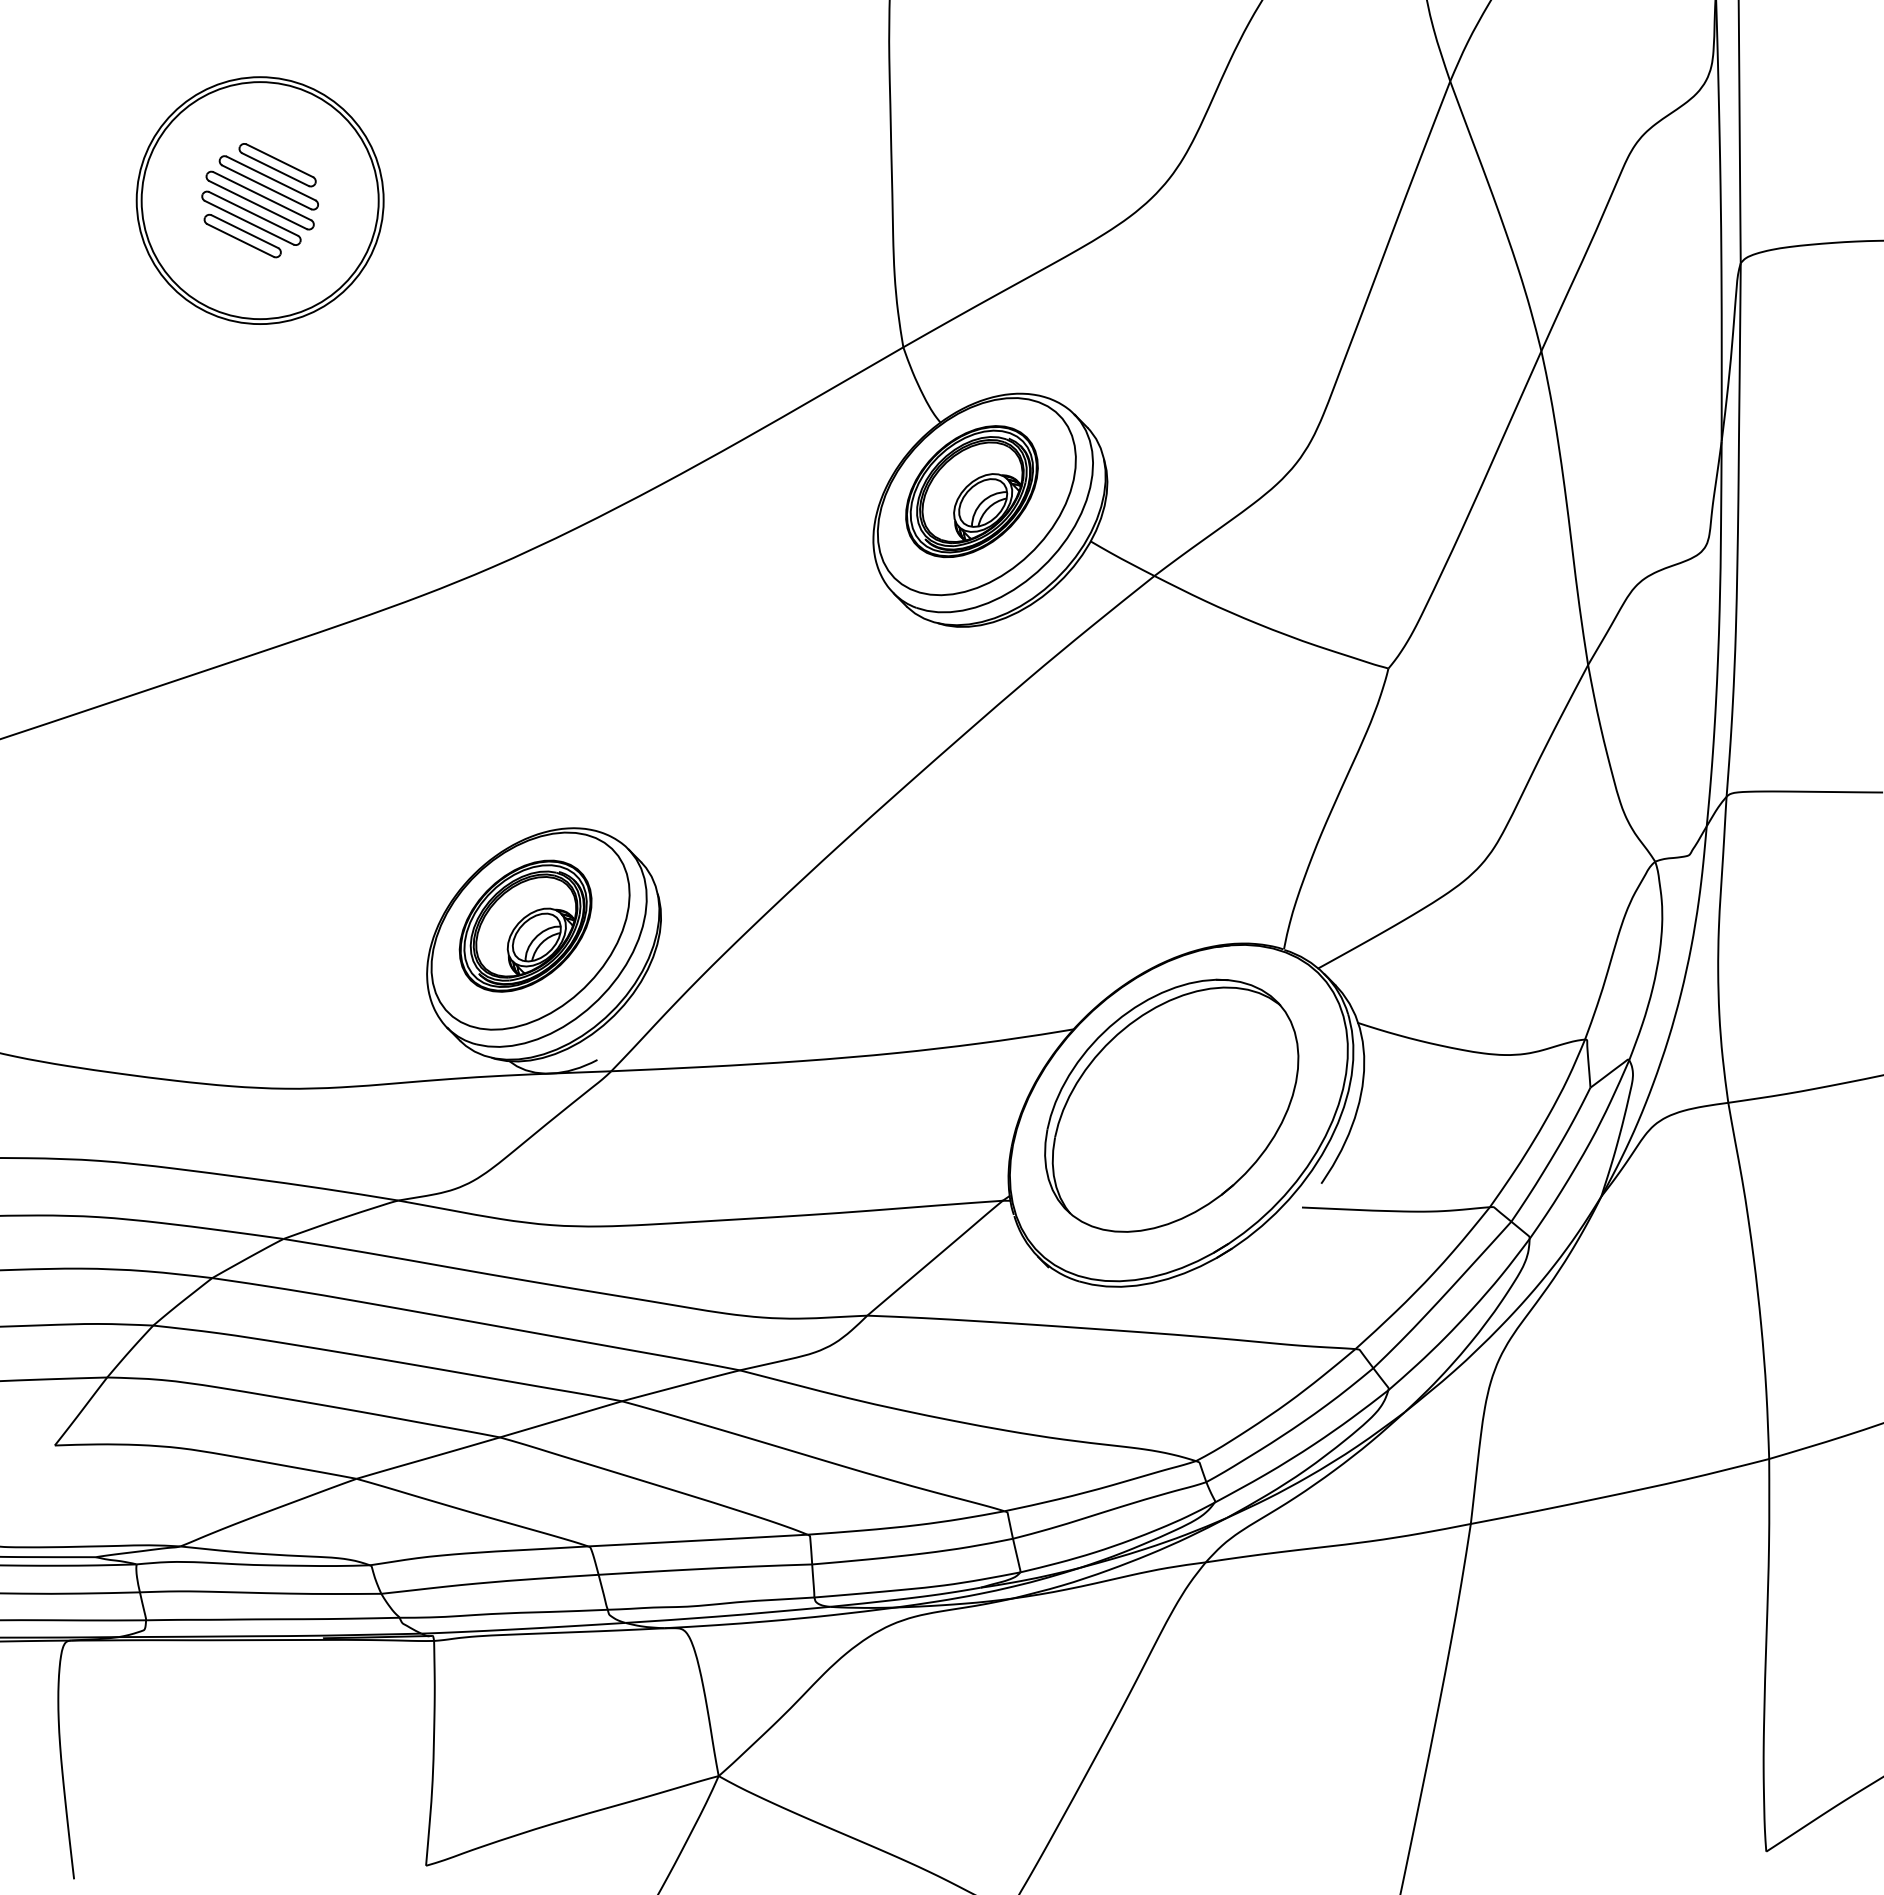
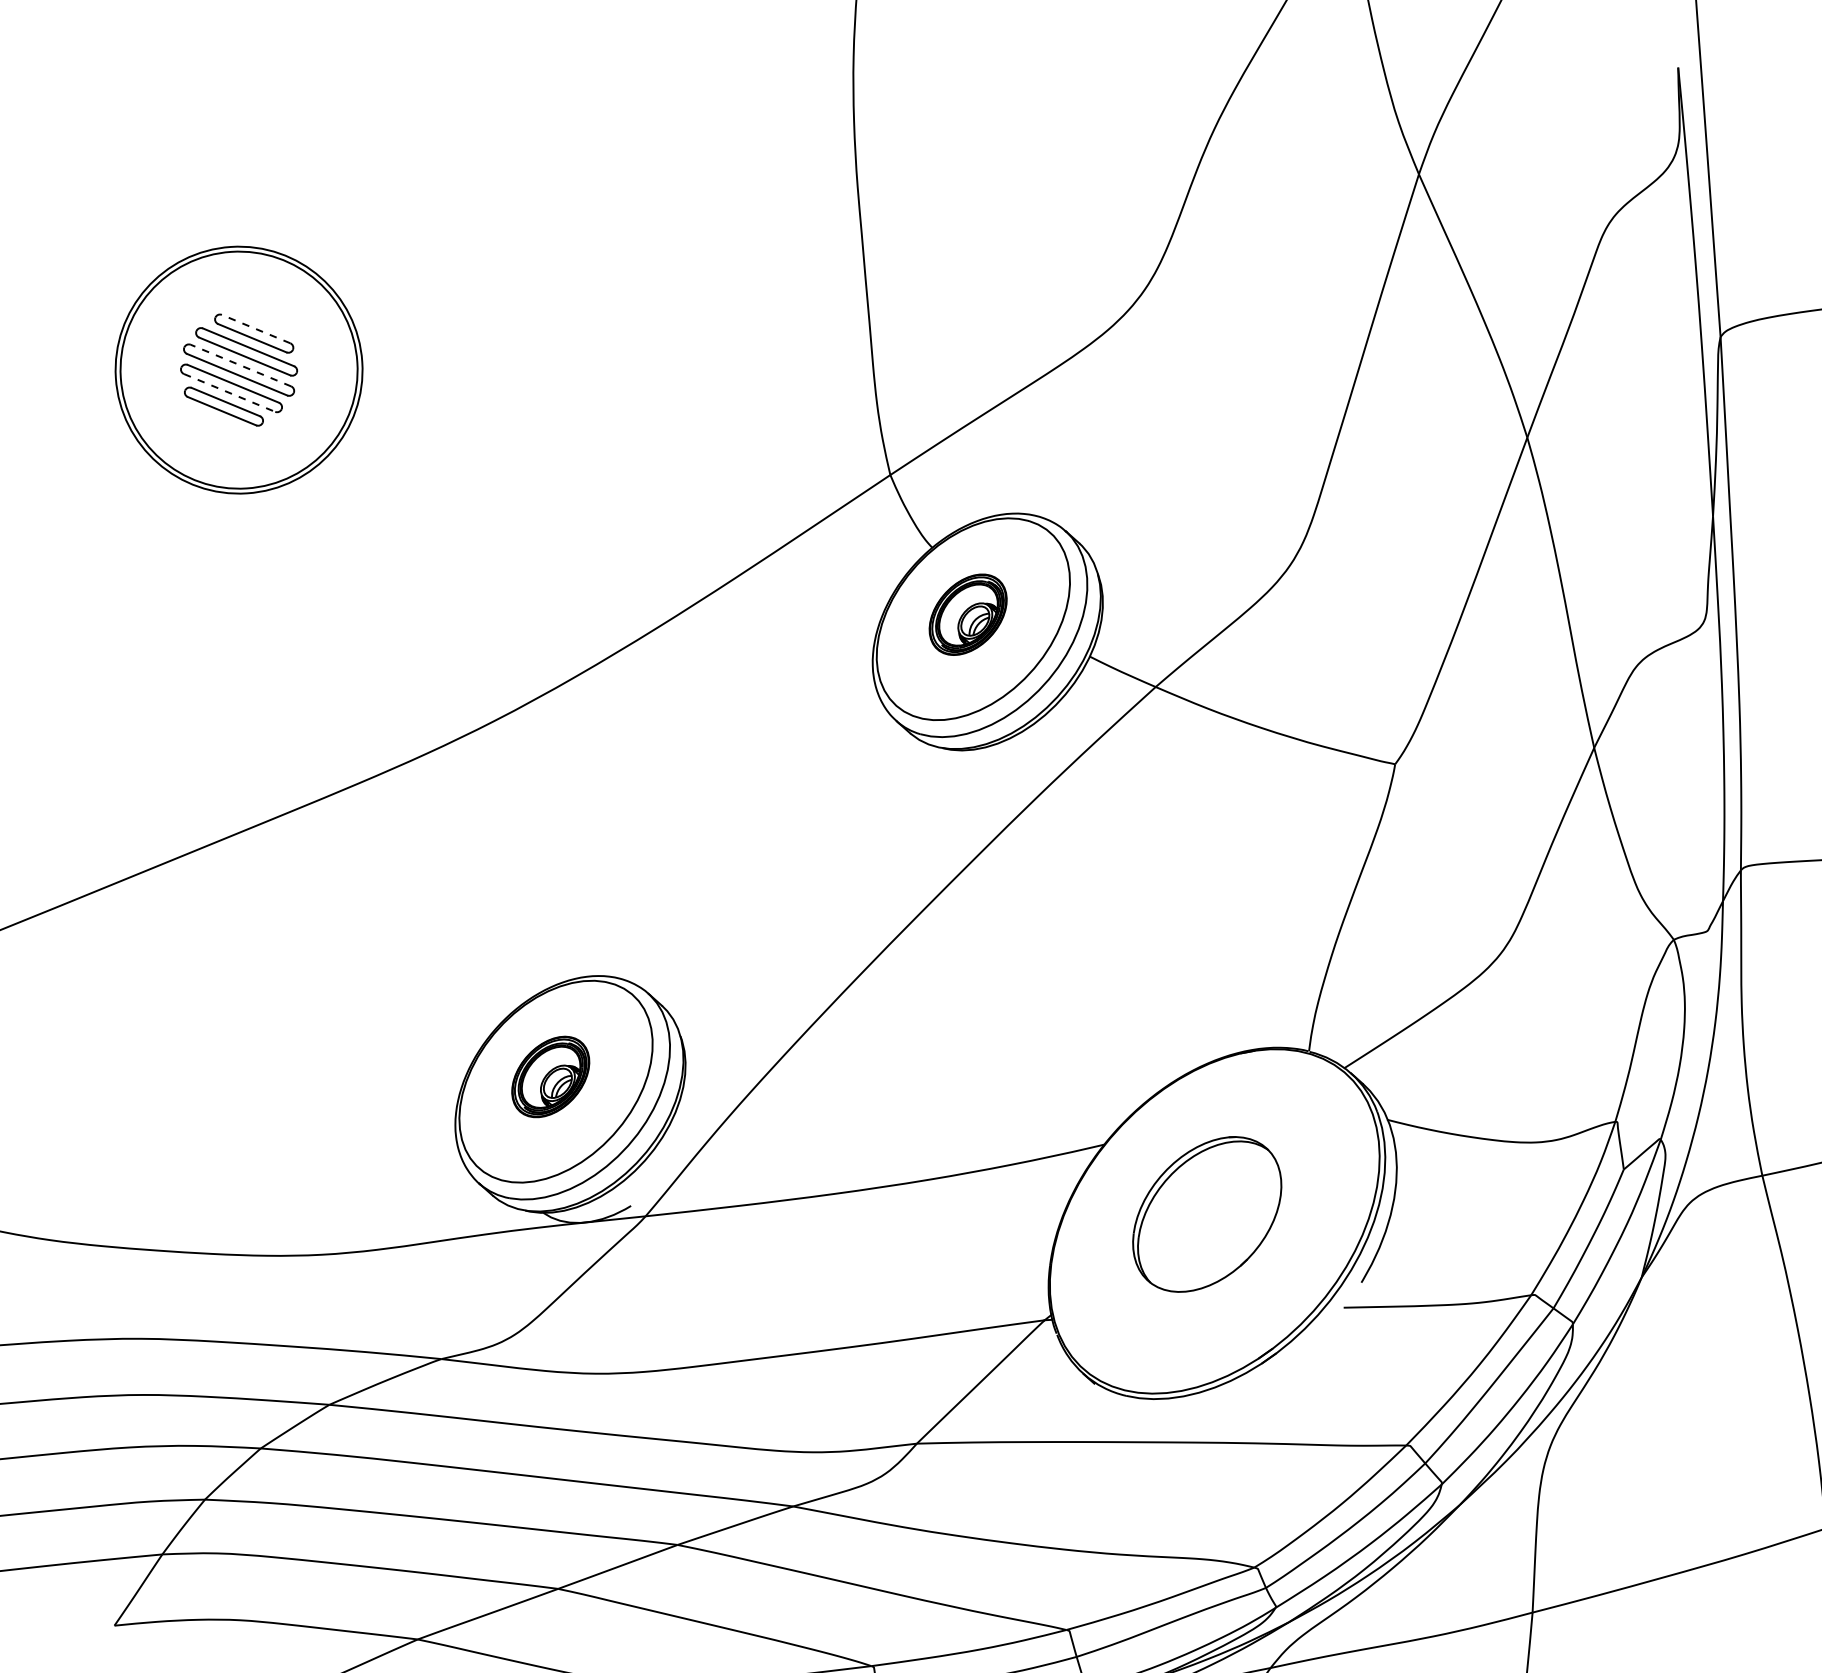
line: (279, 160) -> (255, 328), solid -> dashed
line: (261, 195) -> (240, 364), solid -> dashed
line: (249, 223) -> (229, 393), solid -> dashed
part: (971, 491) -> (967, 614), size x0.6
part: (525, 925) -> (550, 1076), size x0.6
part: (1171, 1105) -> (1206, 1214), size x0.6

